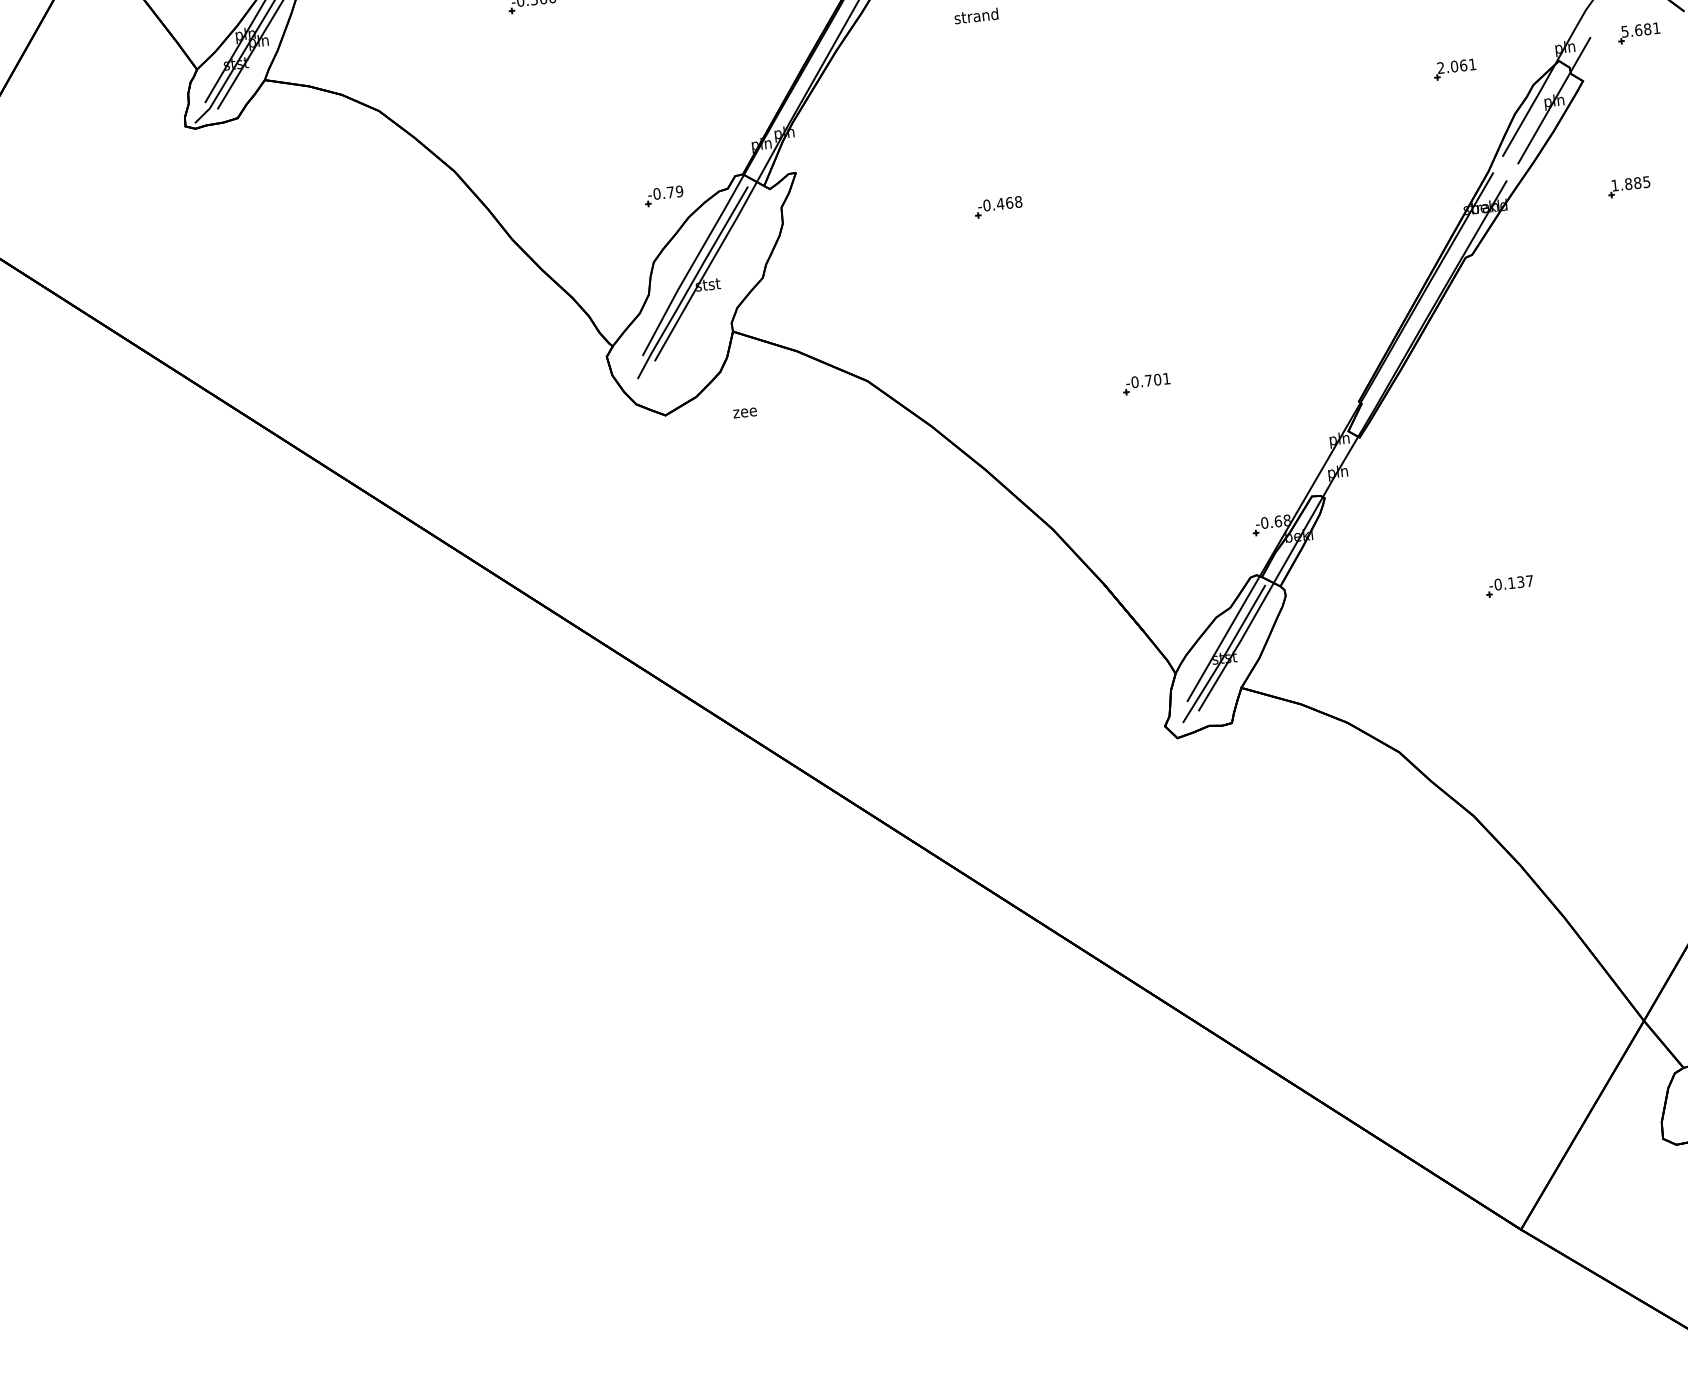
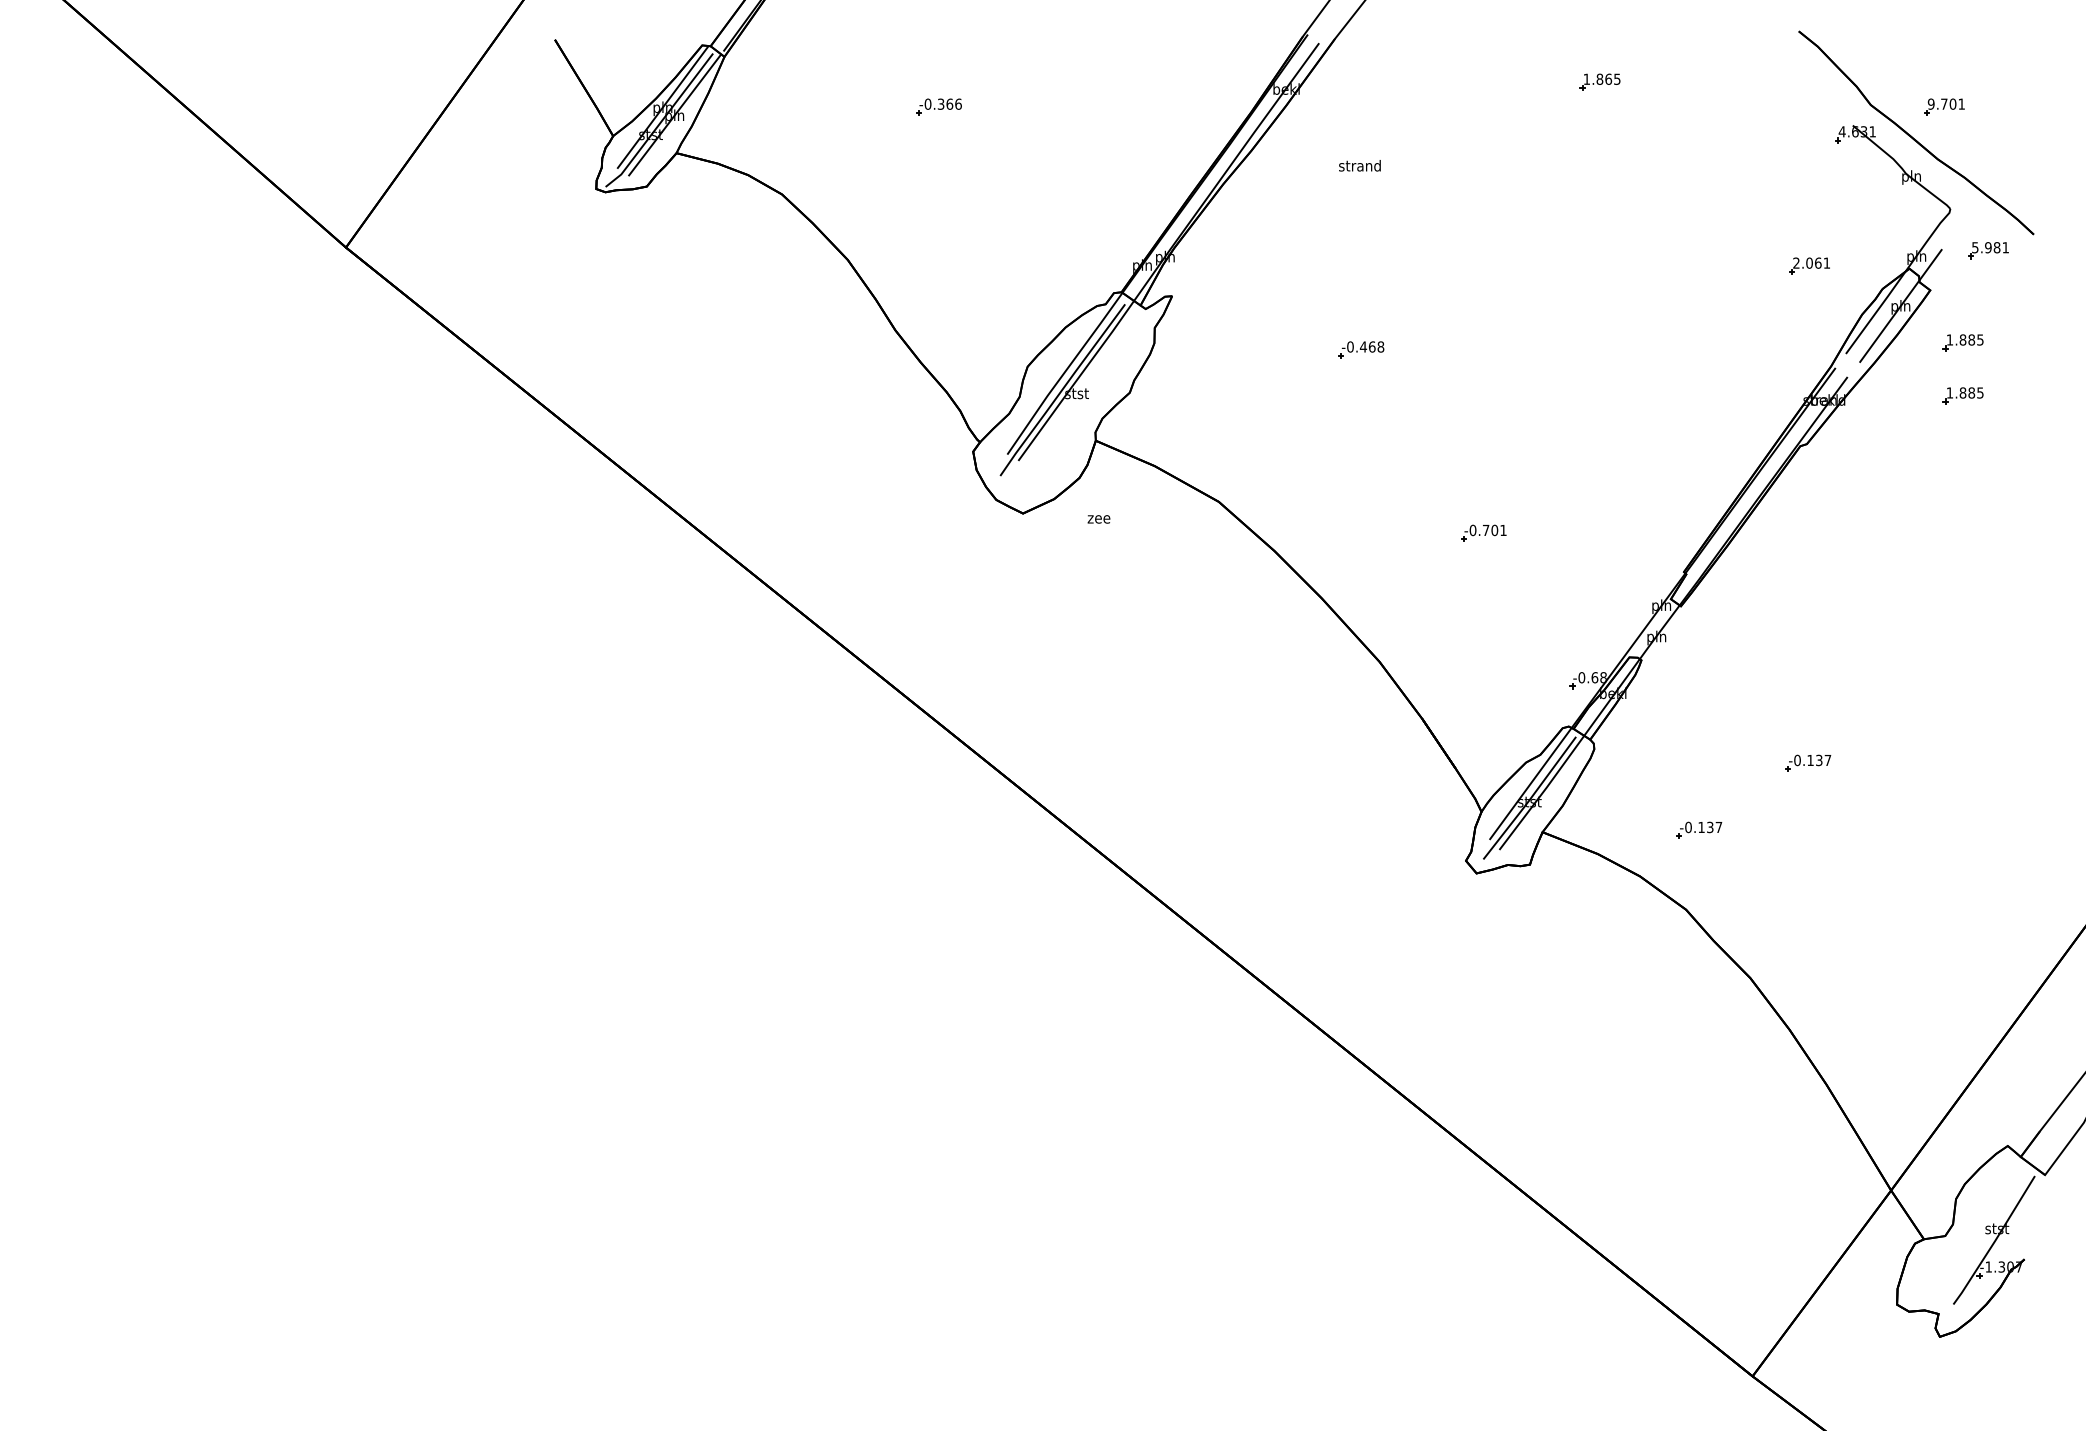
text: (1638, 30) -> (1988, 247), 5.681 -> 5.981
part: (1622, 131) -> (1962, 342), added
part: (663, 195) -> (1043, 304), removed
part: (1404, 667) -> (1699, 829), added

